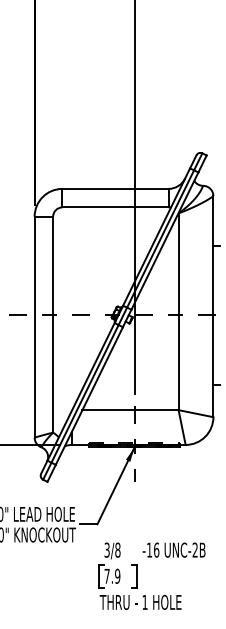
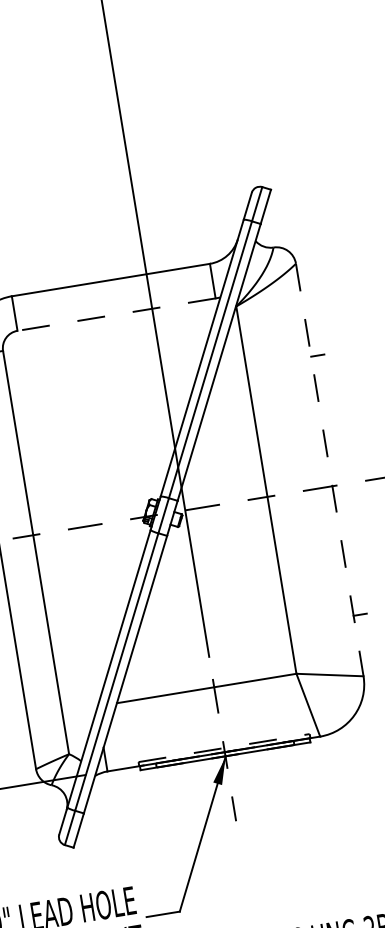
line: (114, 207) -> (114, 315), solid -> dashed
line: (213, 307) -> (330, 471), solid -> dashed

